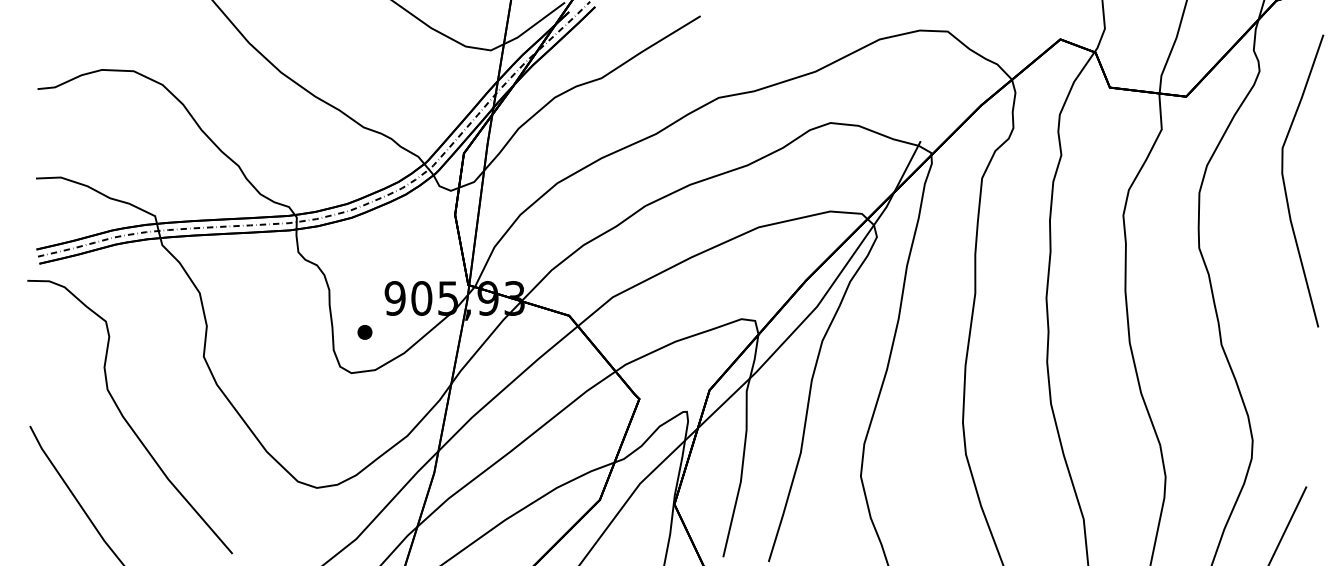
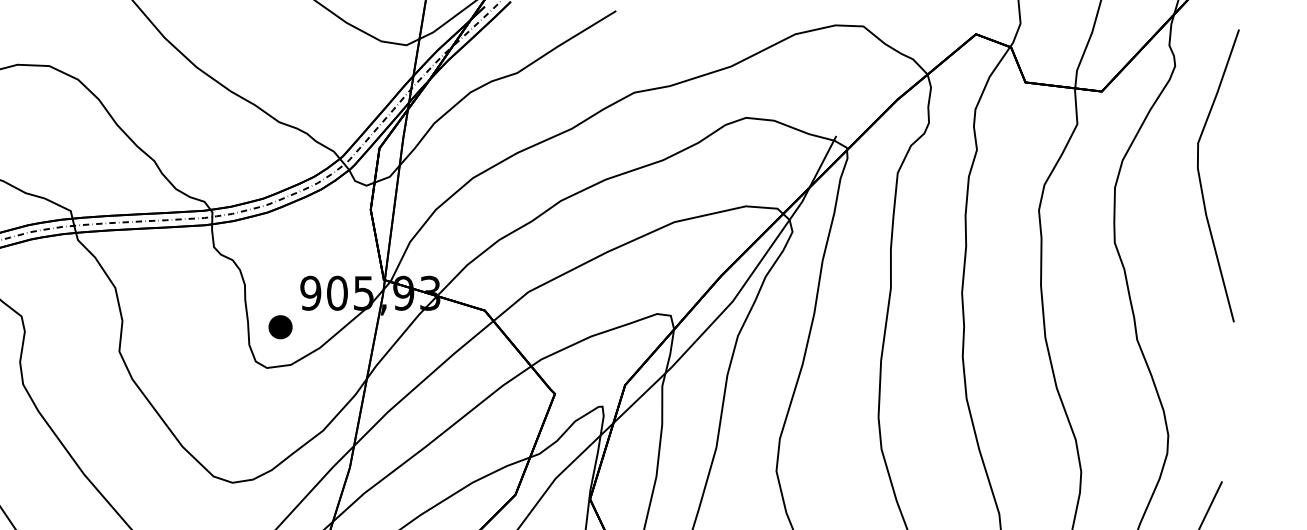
part: (364, 332) -> (280, 327), size x1.6

